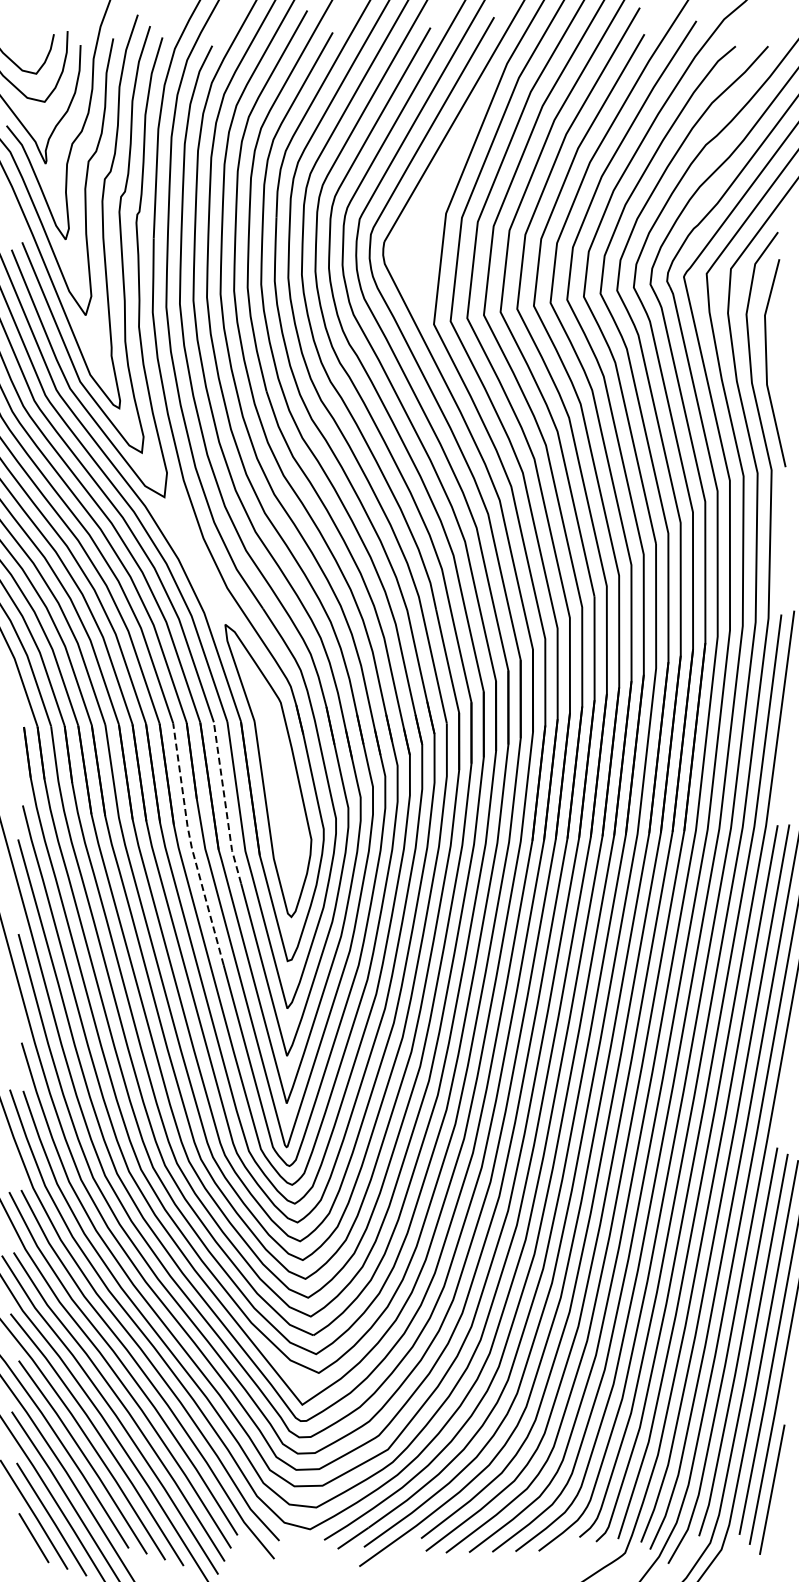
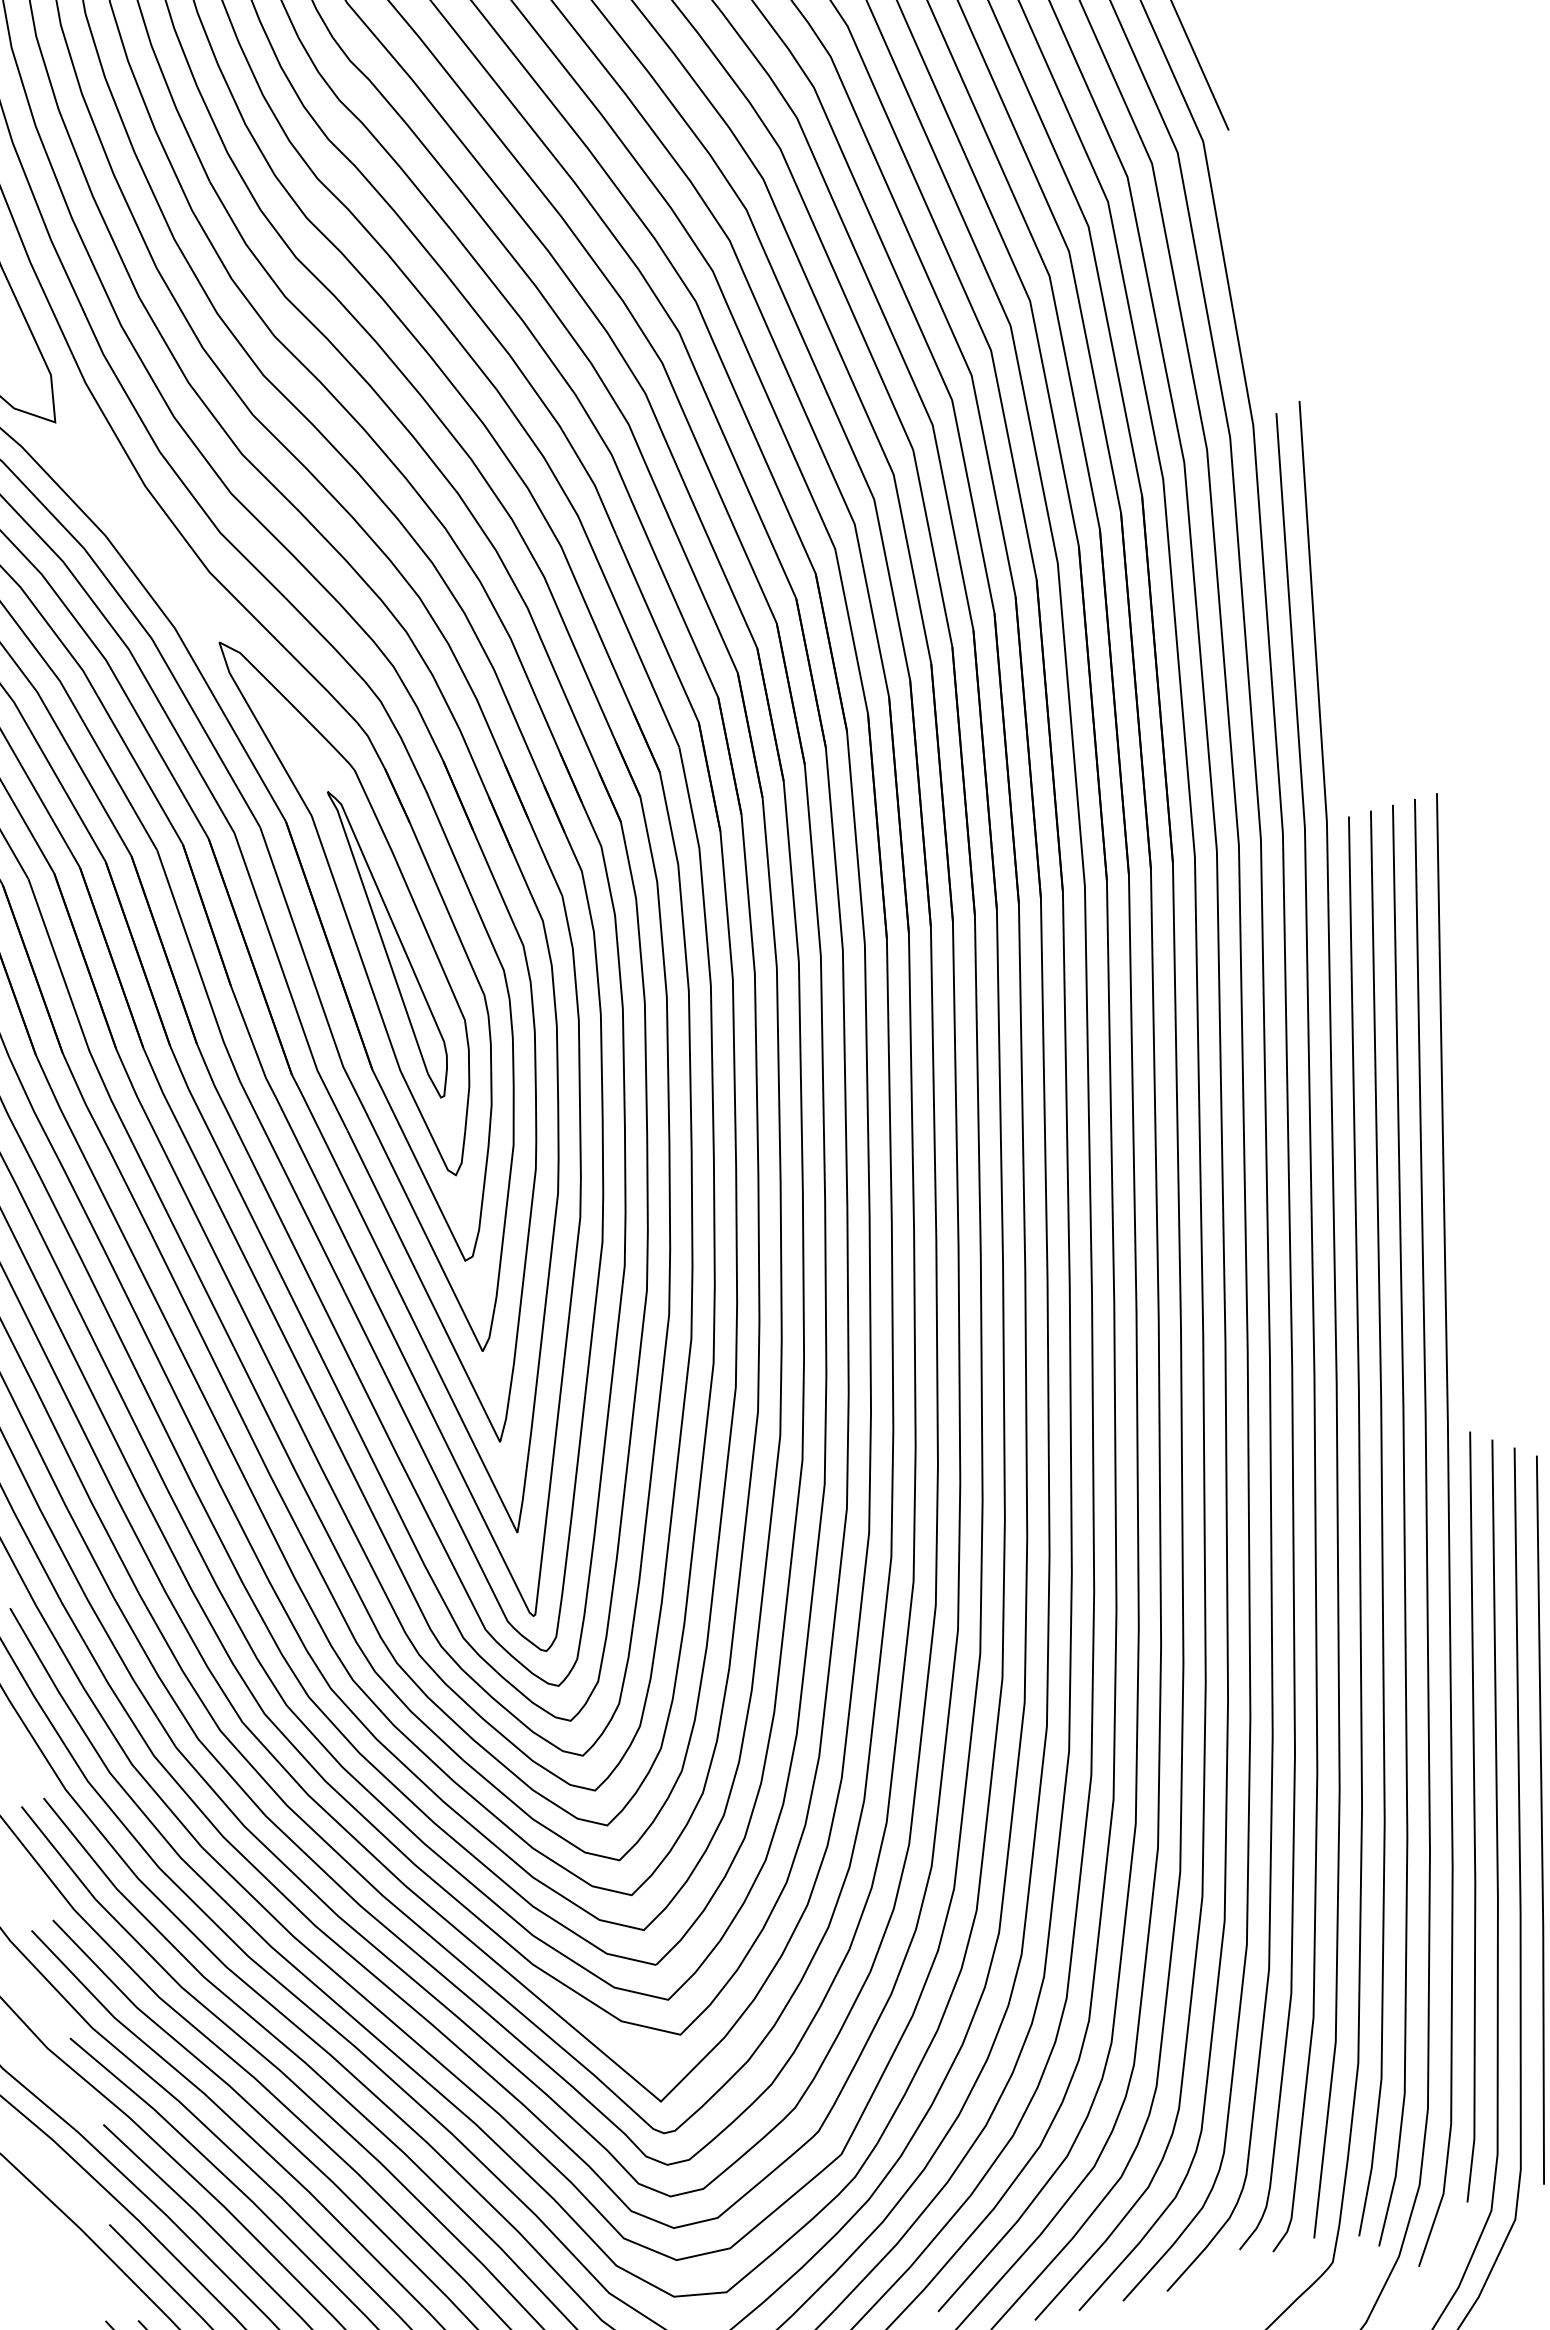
part: (281, 793) -> (390, 943), added
line: (225, 804) -> (287, 985), dashed -> solid
line: (191, 845) -> (238, 1076), dashed -> solid

